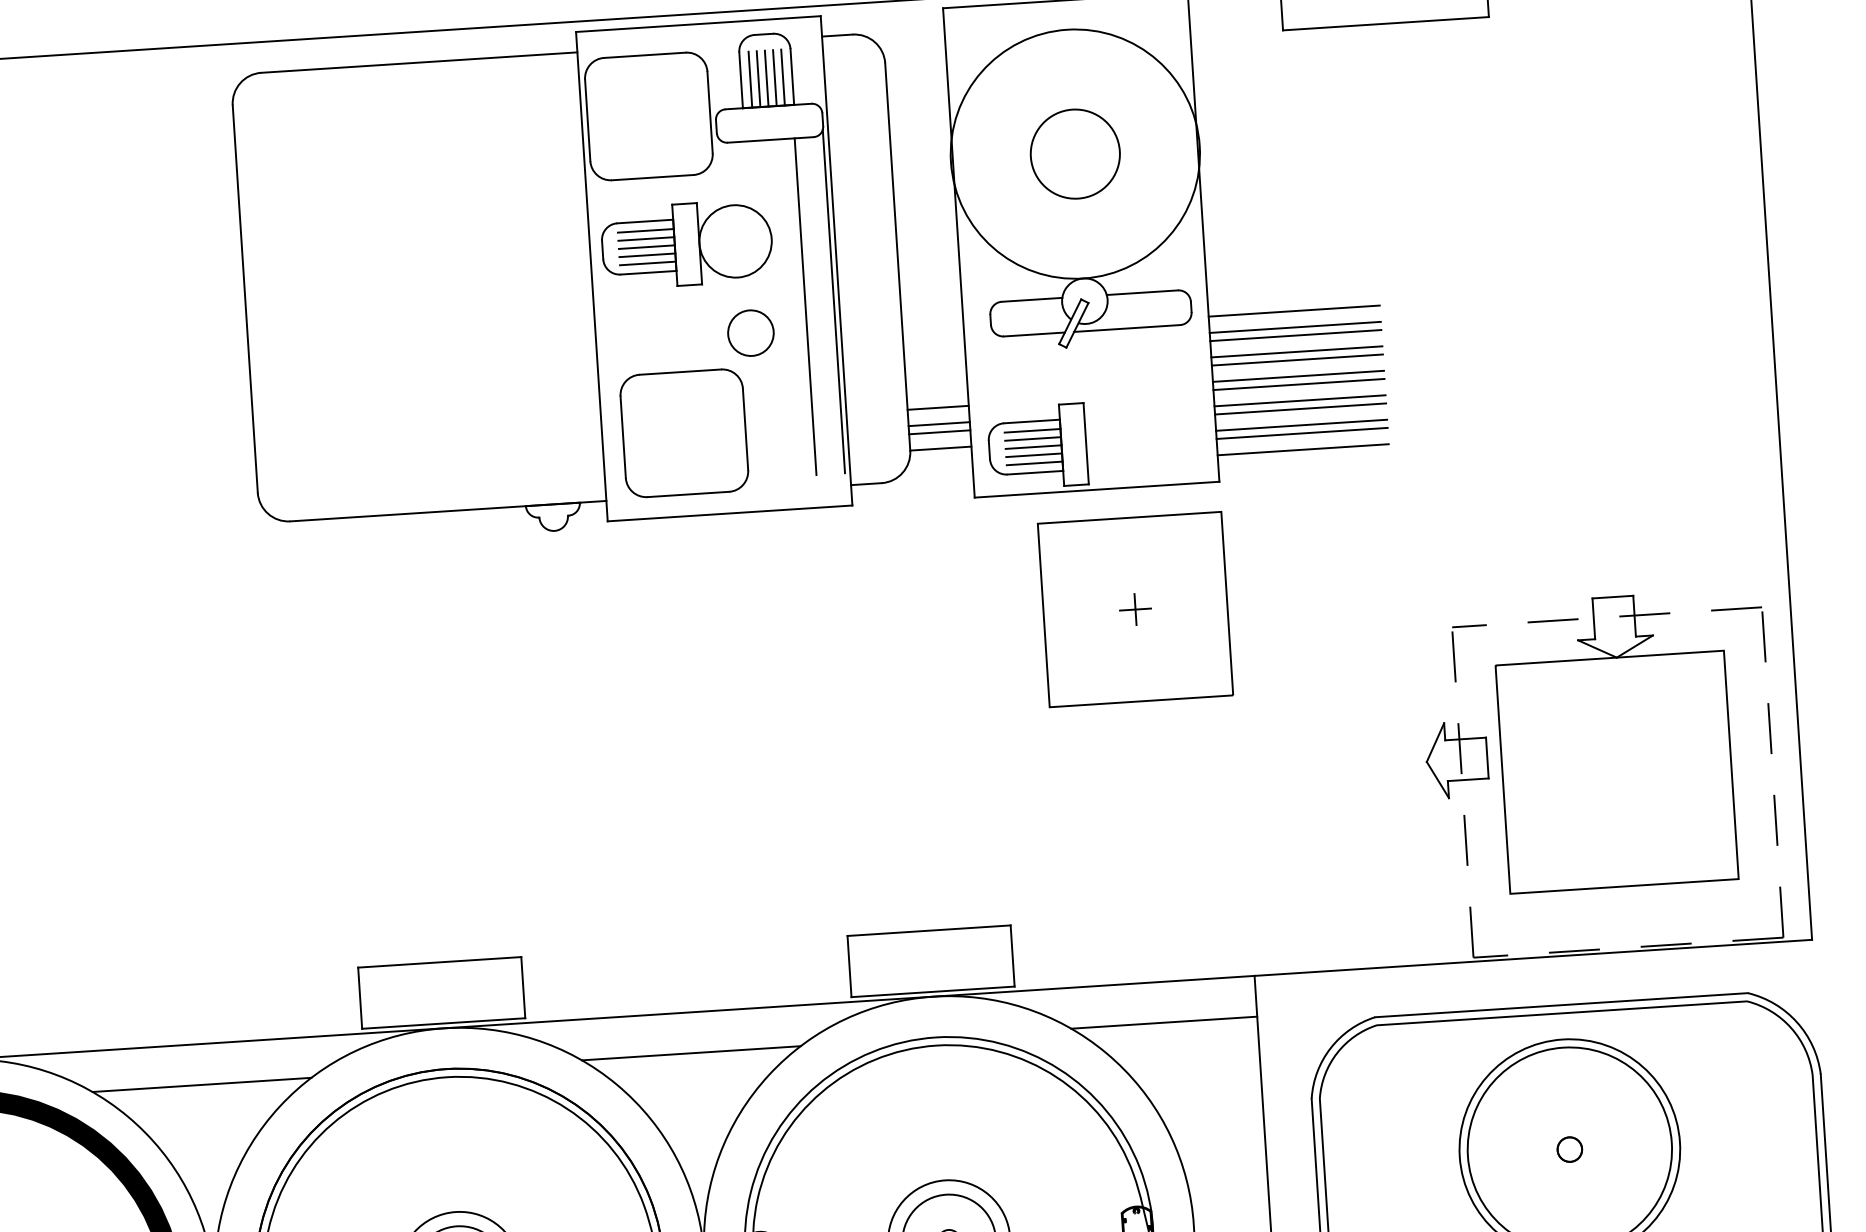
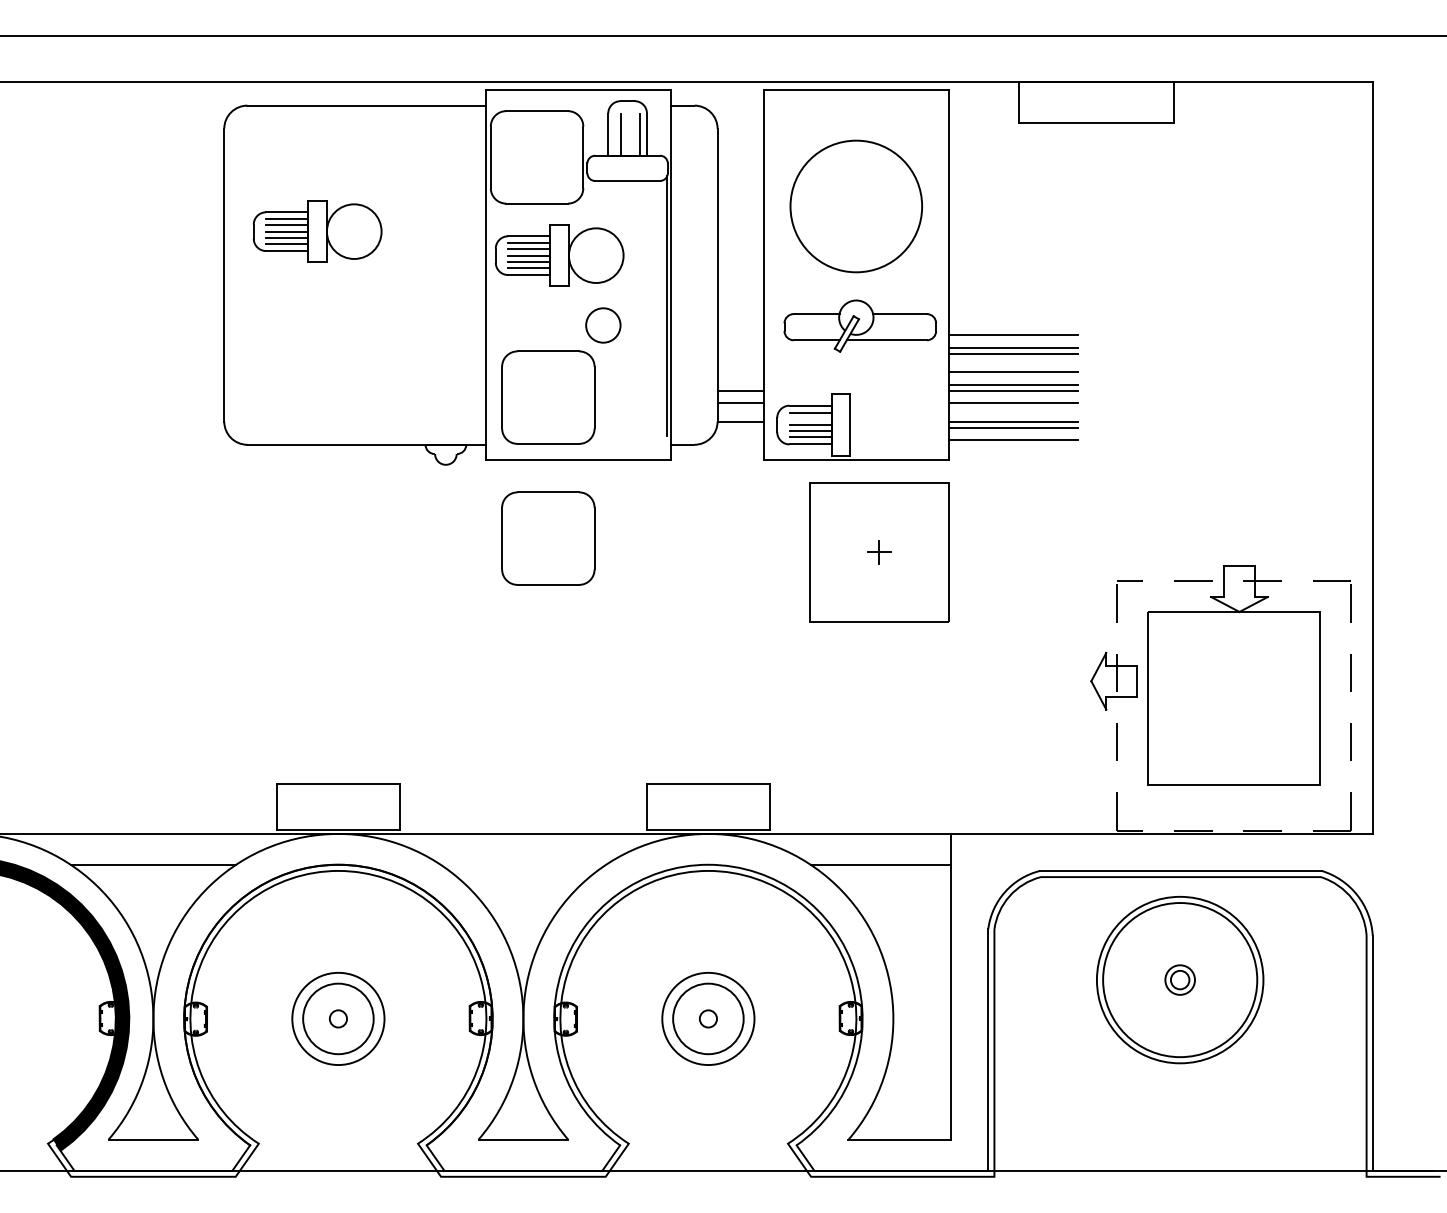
line: (774, 77) -> (633, 134), removed
line: (766, 78) -> (627, 134), removed
line: (750, 79) -> (615, 134), removed
circle: (1074, 154) -> (855, 206), removed
circle: (1075, 154) -> (856, 206), size x0.7
part: (364, 233) -> (317, 231), added
line: (805, 305) -> (645, 307), removed
line: (1296, 352) -> (1013, 366), removed
line: (1300, 409) -> (1013, 409), removed
line: (939, 432) -> (740, 409), removed
line: (1032, 438) -> (810, 418), removed
part: (696, 619) -> (548, 538), added
line: (691, 1052) -> (523, 864), removed
circle: (1568, 1148) -> (1179, 979), size x1.6

